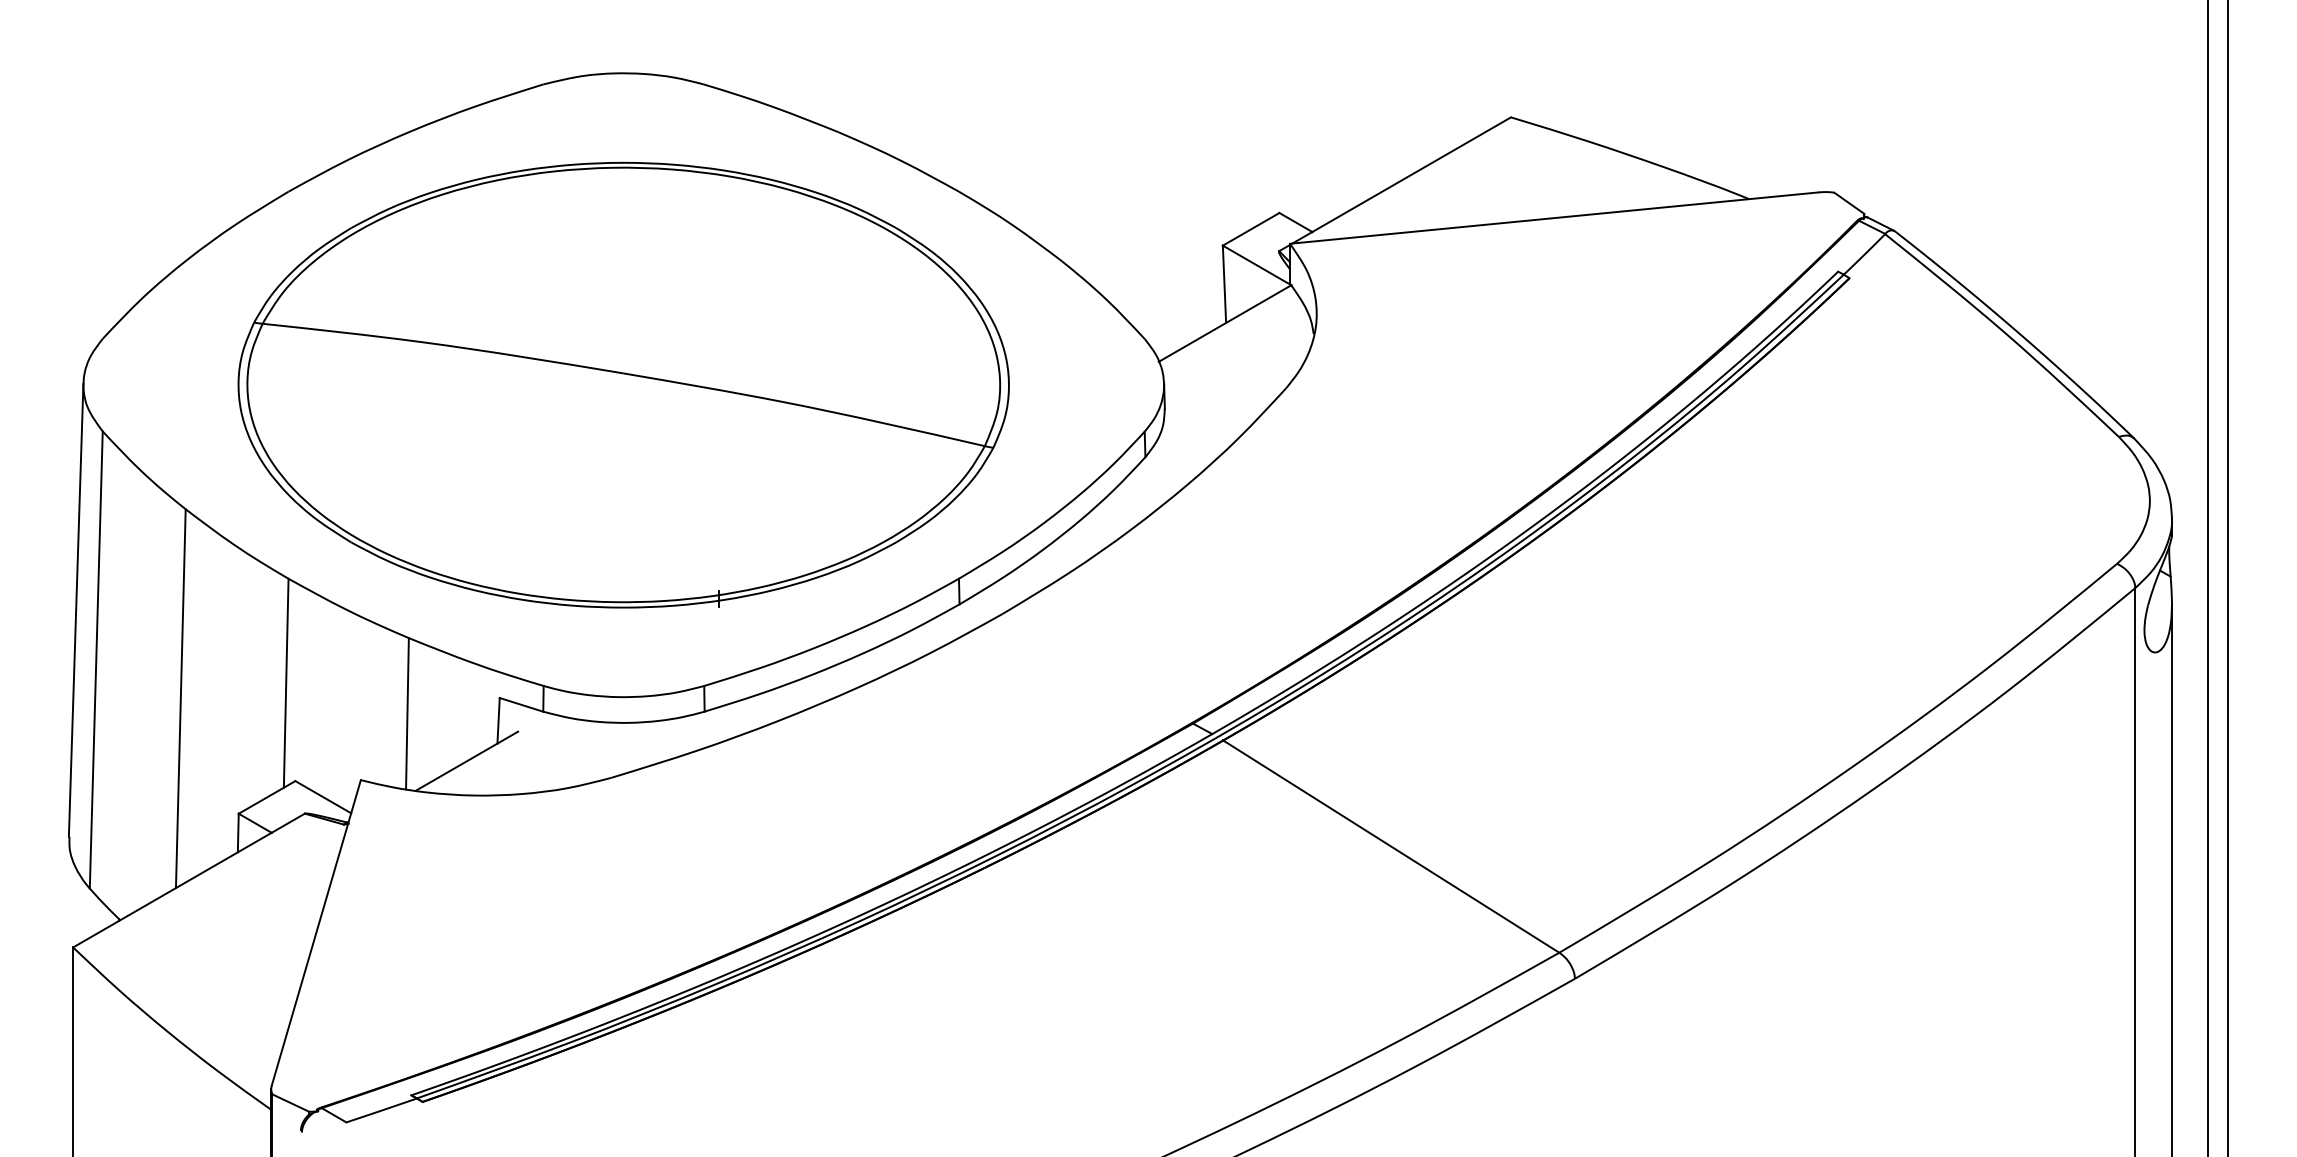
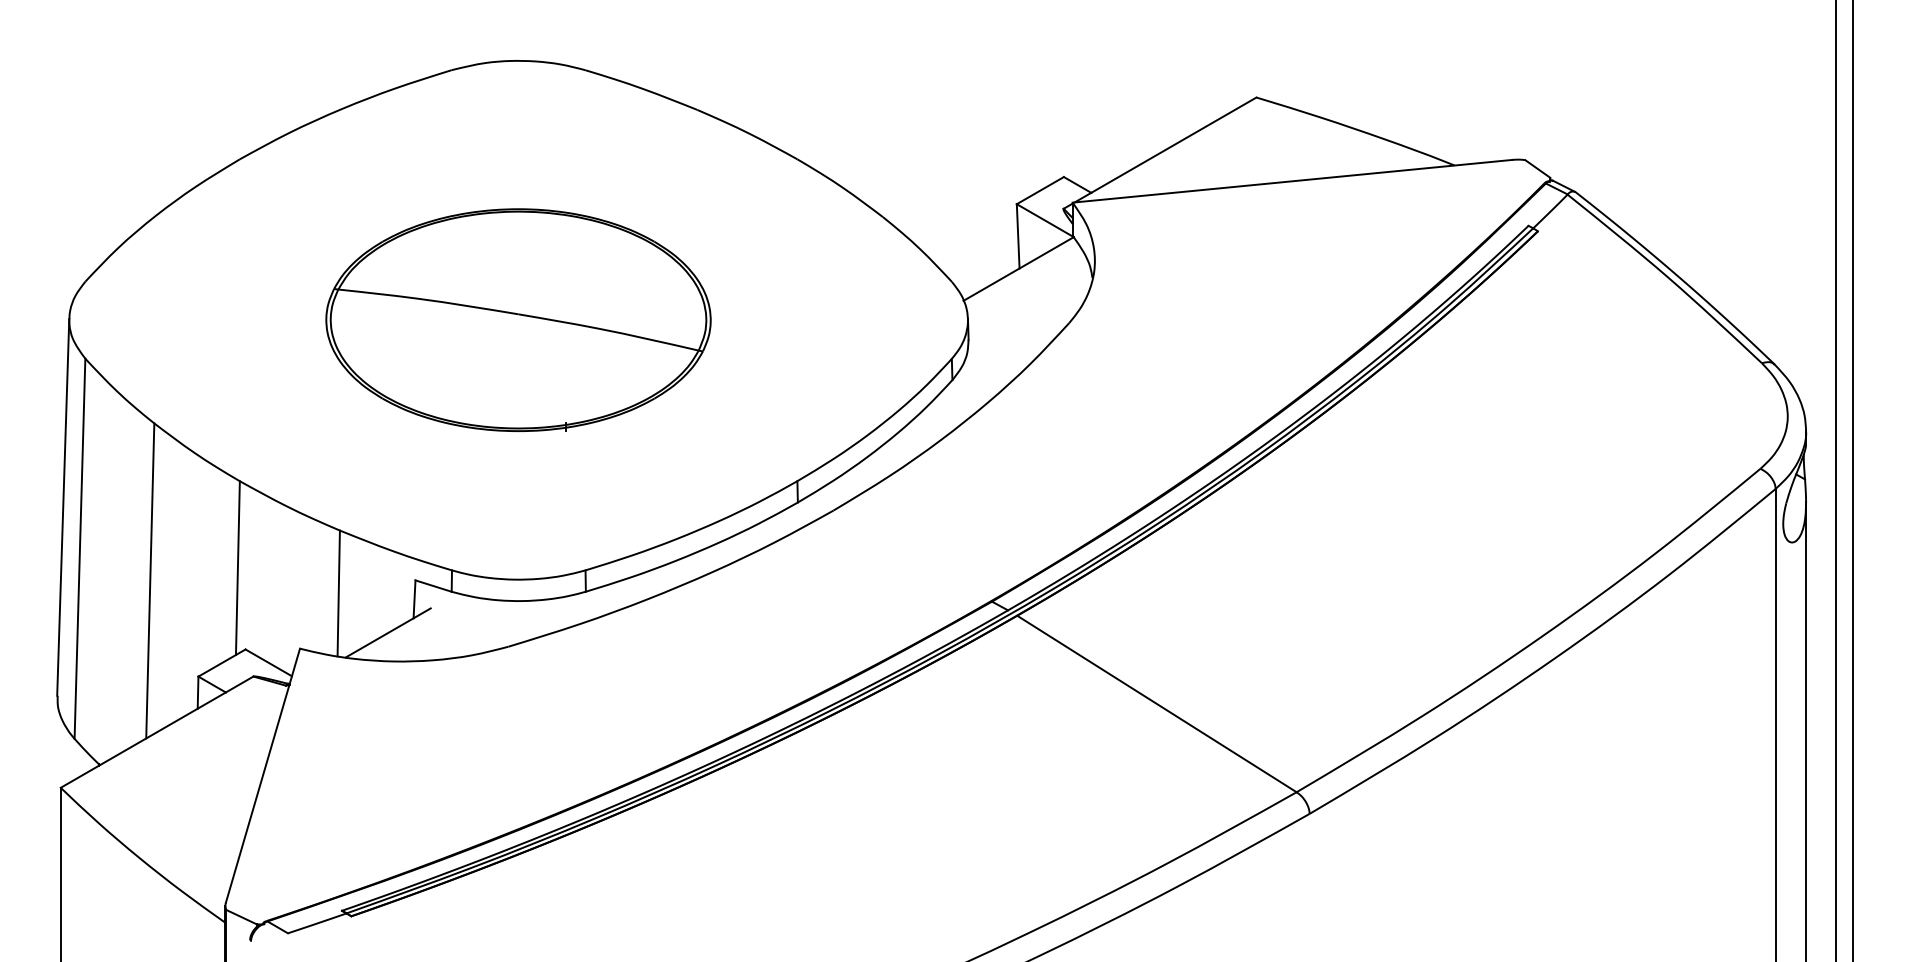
part: (623, 384) -> (518, 319), size x0.6

